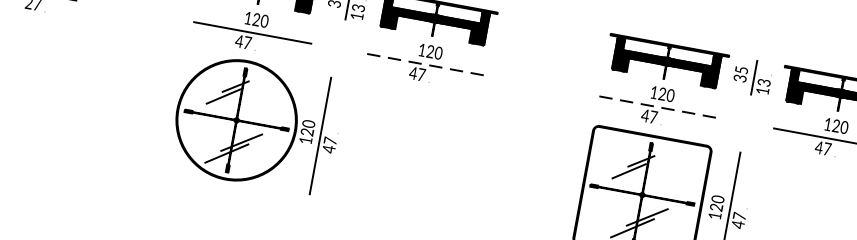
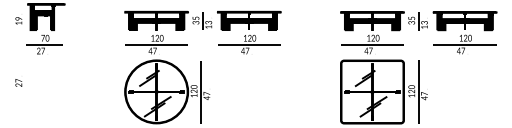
line: (427, 65) -> (249, 45), dashed -> solid
line: (658, 107) -> (372, 45), dashed -> solid

